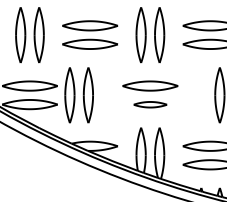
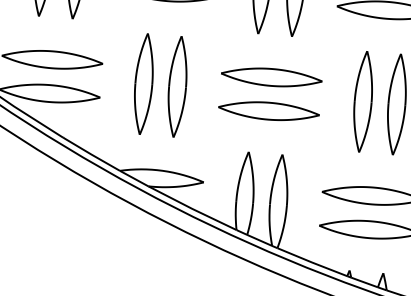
part: (78, 95) -> (159, 85), moved
part: (200, 95) -> (361, 101), added
part: (150, 104) -> (269, 111), size x1.67

